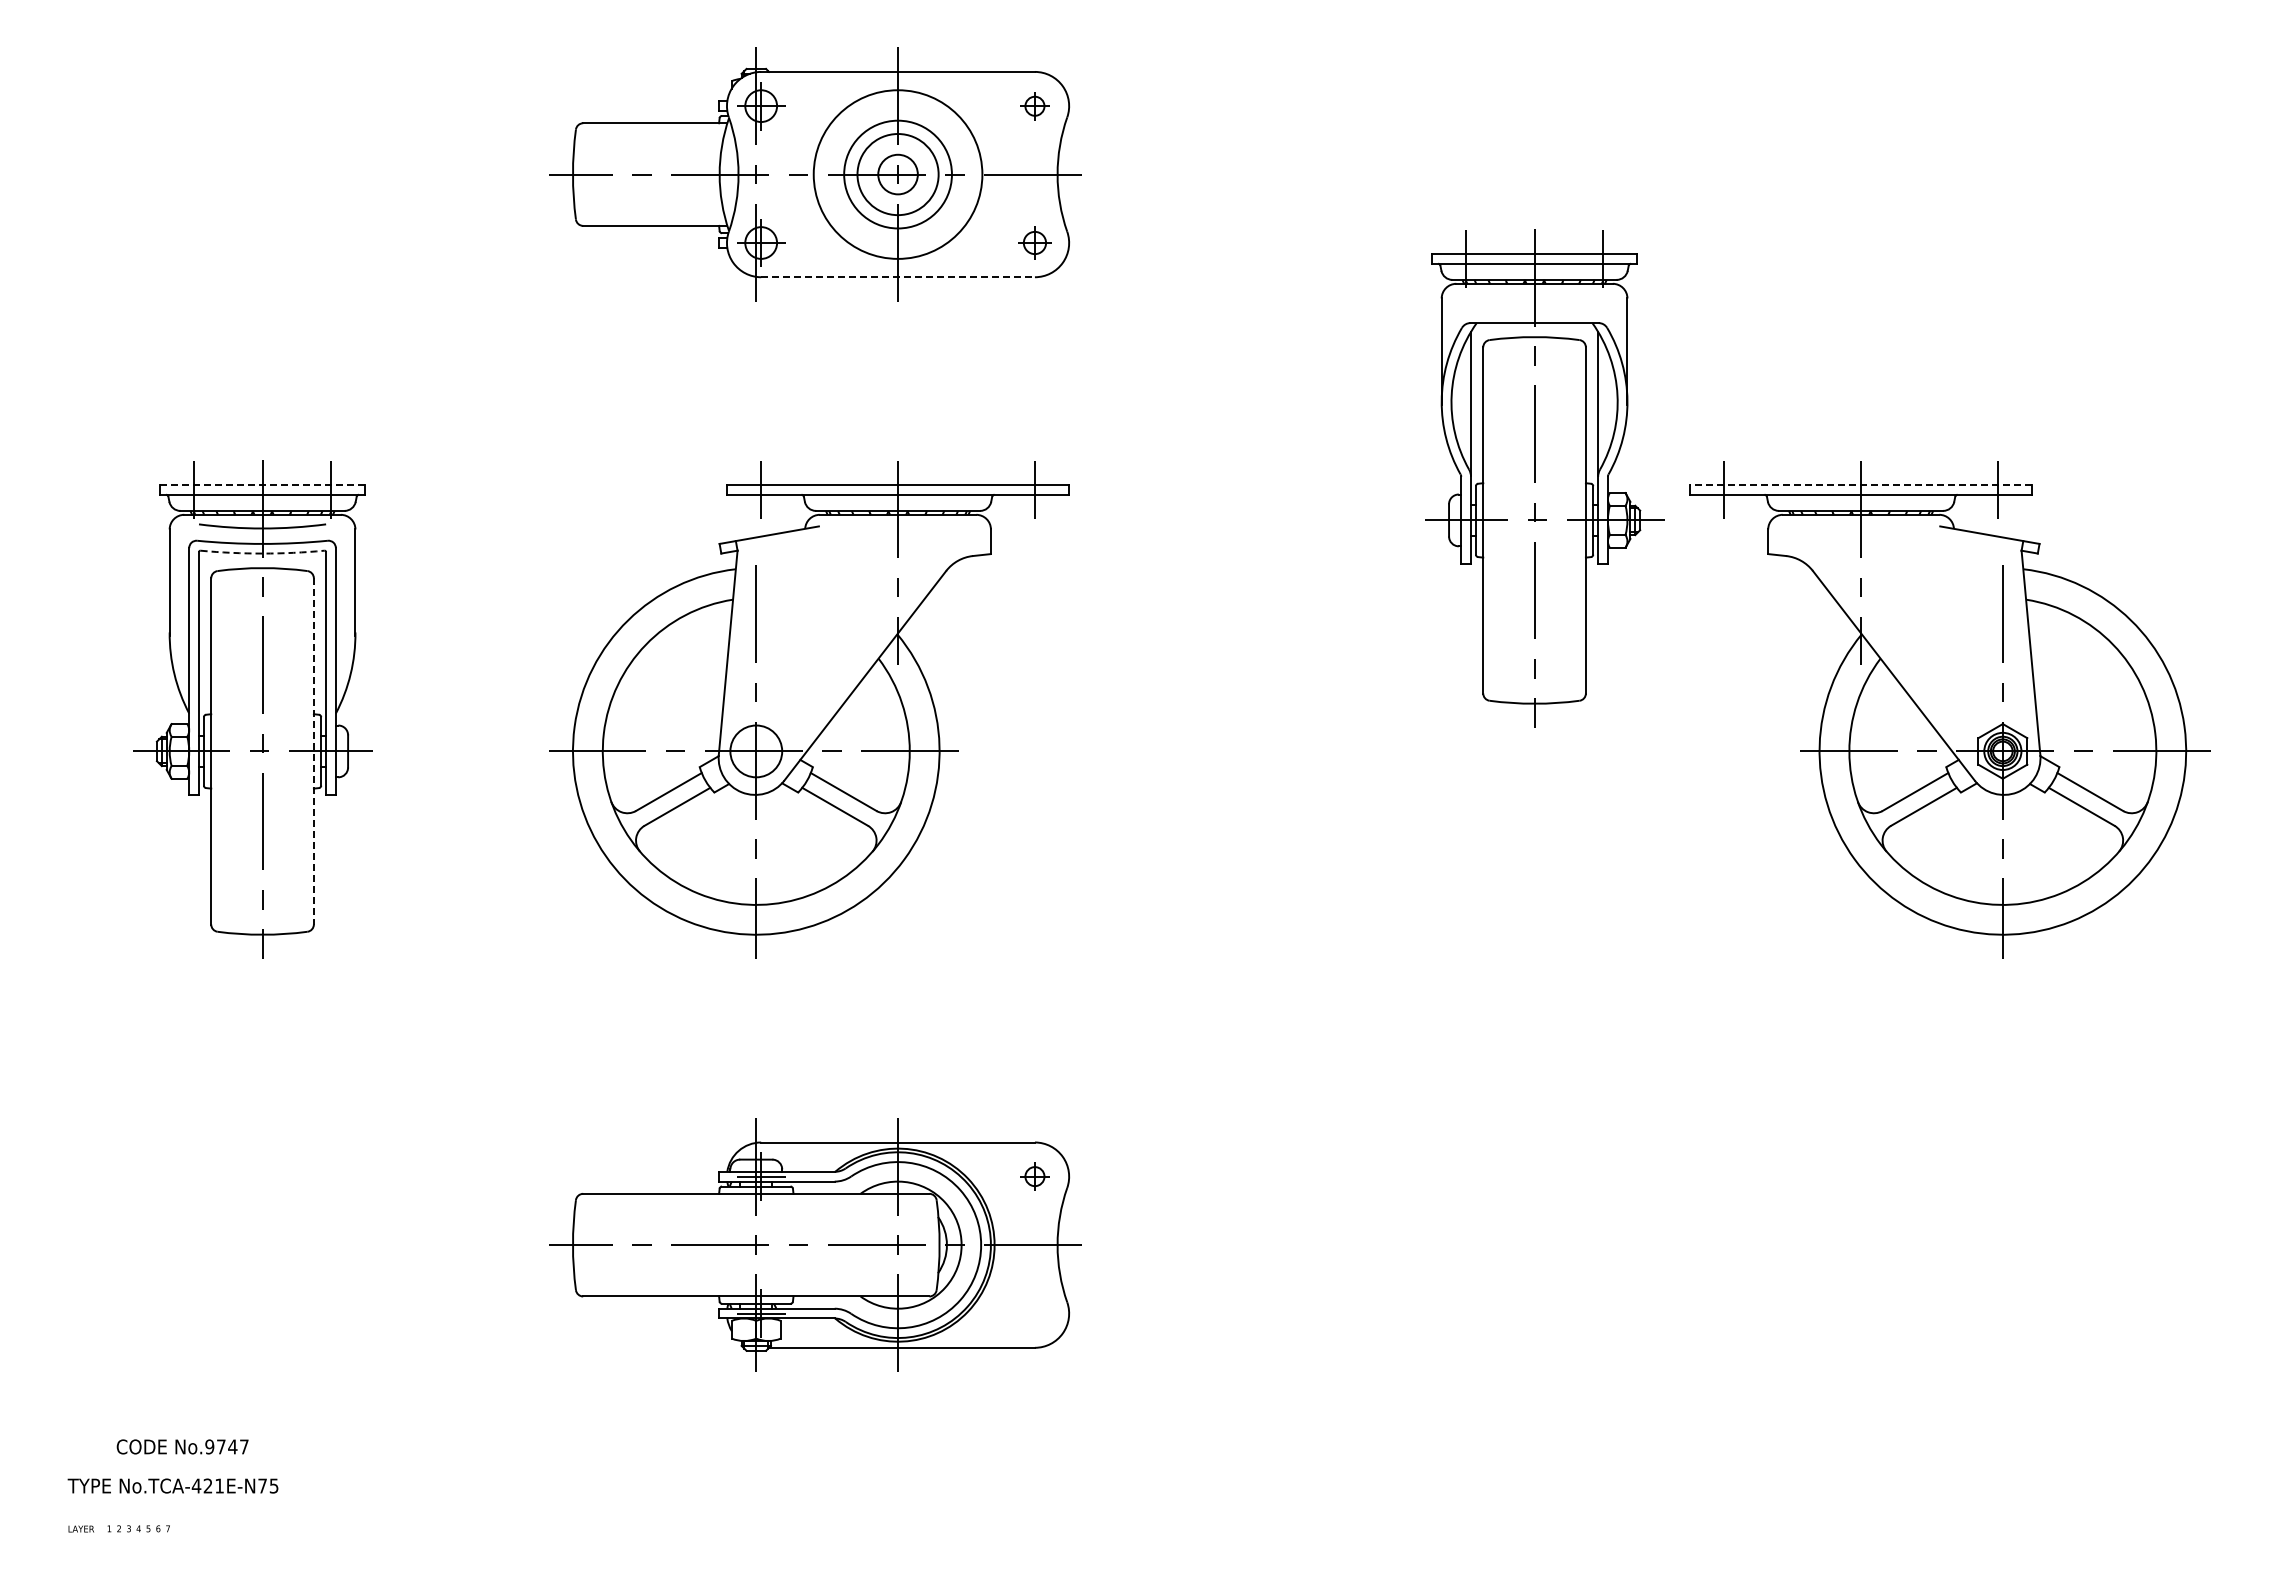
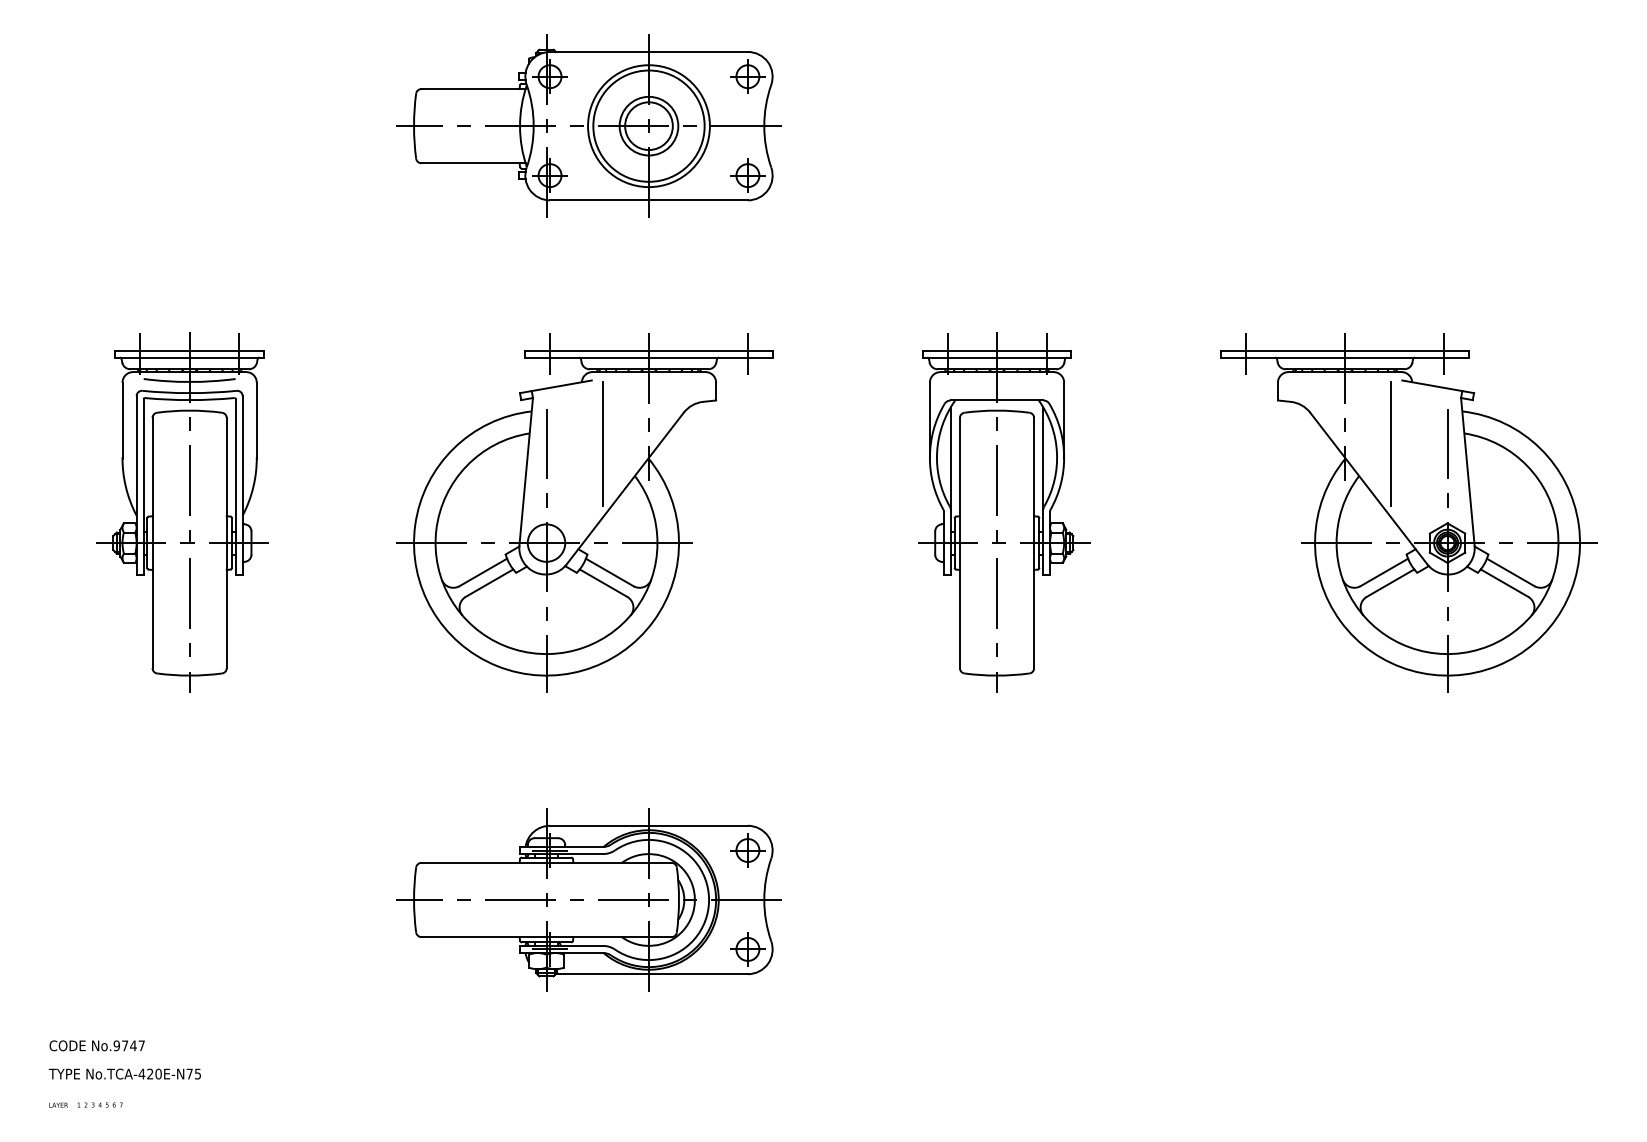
part: (1034, 106) -> (747, 76), size x1.67
circle: (898, 174) -> (649, 126), size x1.43
circle: (898, 174) -> (649, 126), size x1.67
part: (1034, 242) -> (747, 175), size x1.43
line: (898, 277) -> (649, 200), dashed -> solid
part: (1544, 478) -> (1004, 512), moved
line: (262, 485) -> (189, 350), dashed -> solid
line: (1860, 485) -> (1344, 350), dashed -> solid
arc: (262, 553) -> (189, 400), dashed -> solid
line: (834, 614) -> (603, 444), added
line: (1924, 614) -> (1390, 444), added
line: (313, 751) -> (226, 543), dashed -> solid
part: (1034, 1176) -> (747, 850), size x1.67
part: (1034, 1313) -> (747, 949), added
text: (182, 1446) -> (97, 1045), moved
text: (219, 1485) -> (158, 1073), No.TCA-421E-N75 -> No.TCA-420E-N75

